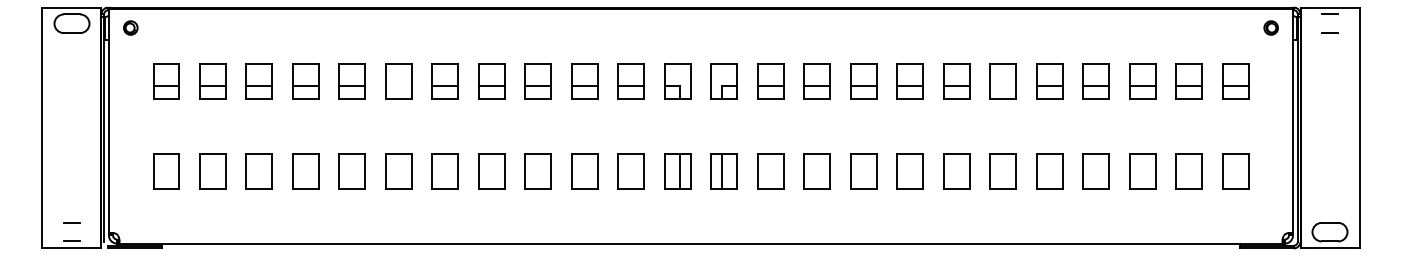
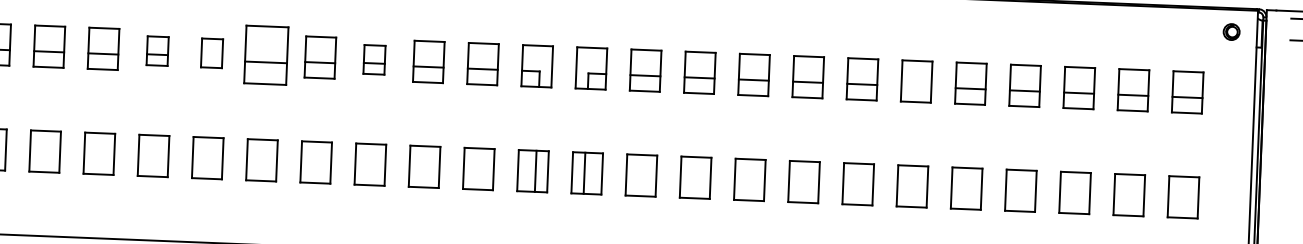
part: (351, 81) -> (156, 51), size x0.7
part: (398, 81) -> (211, 53), size x0.7
part: (444, 81) -> (265, 55), size x1.4
part: (537, 81) -> (373, 60), size x0.7

